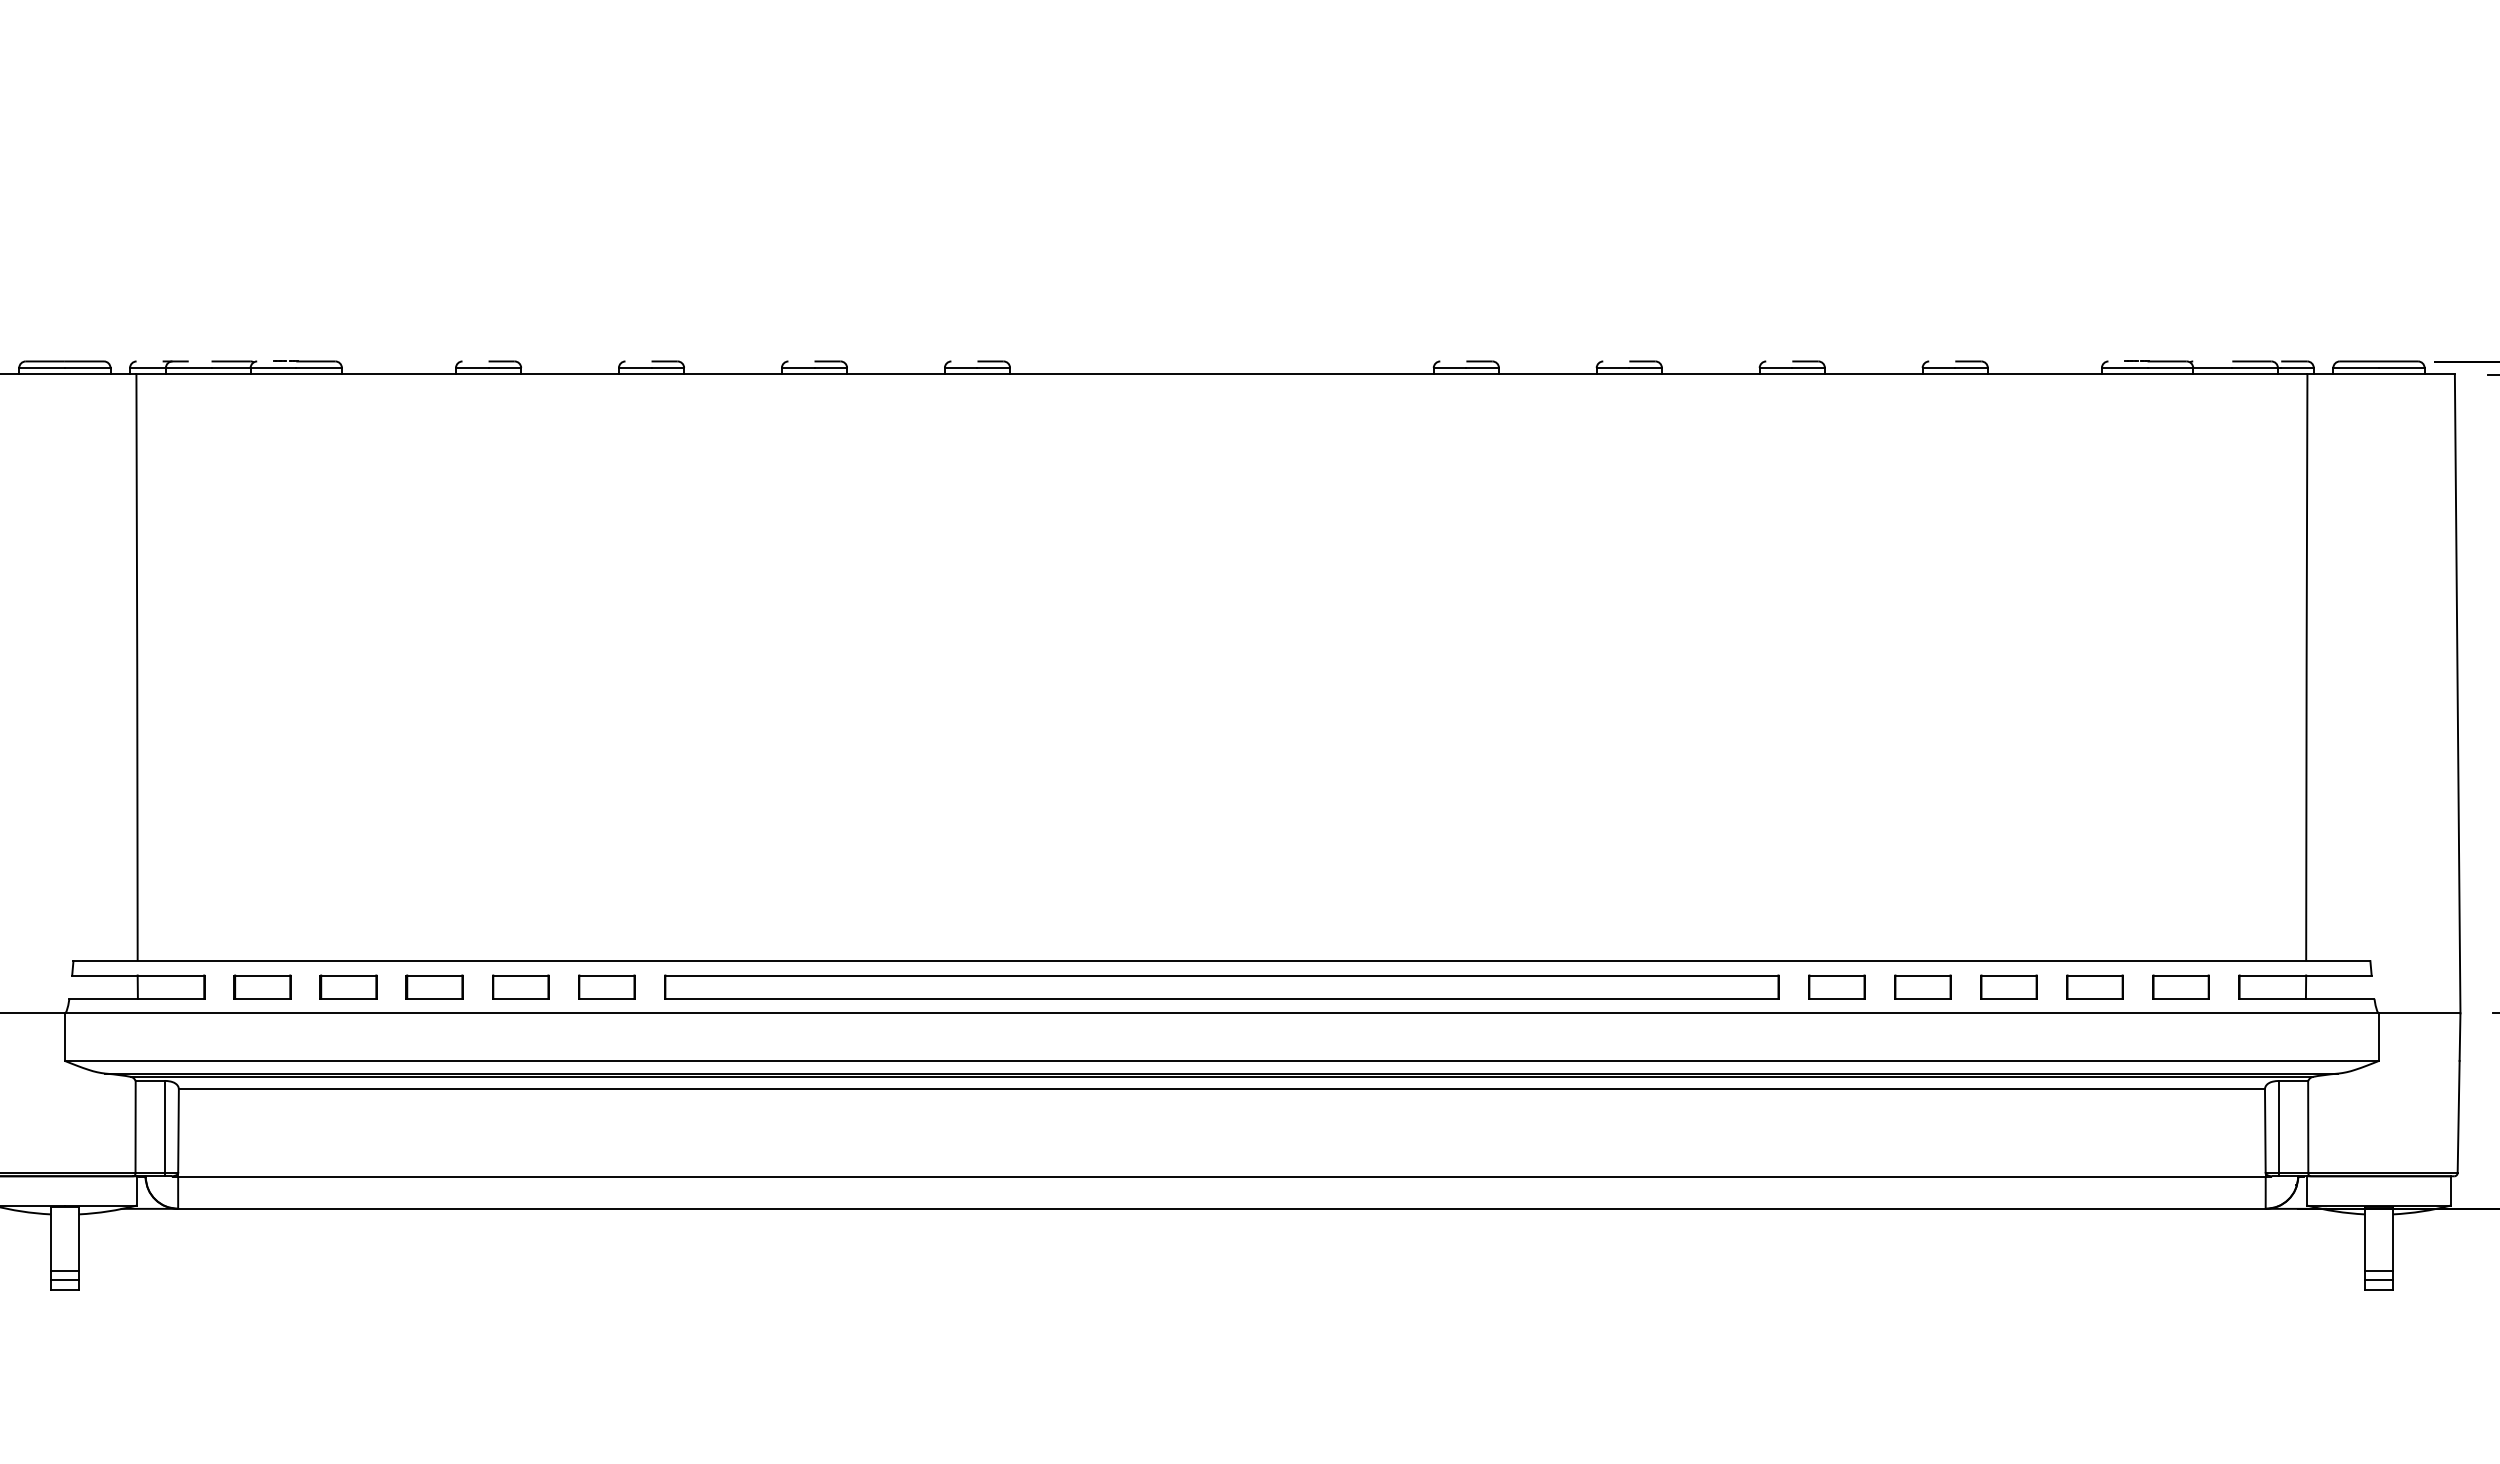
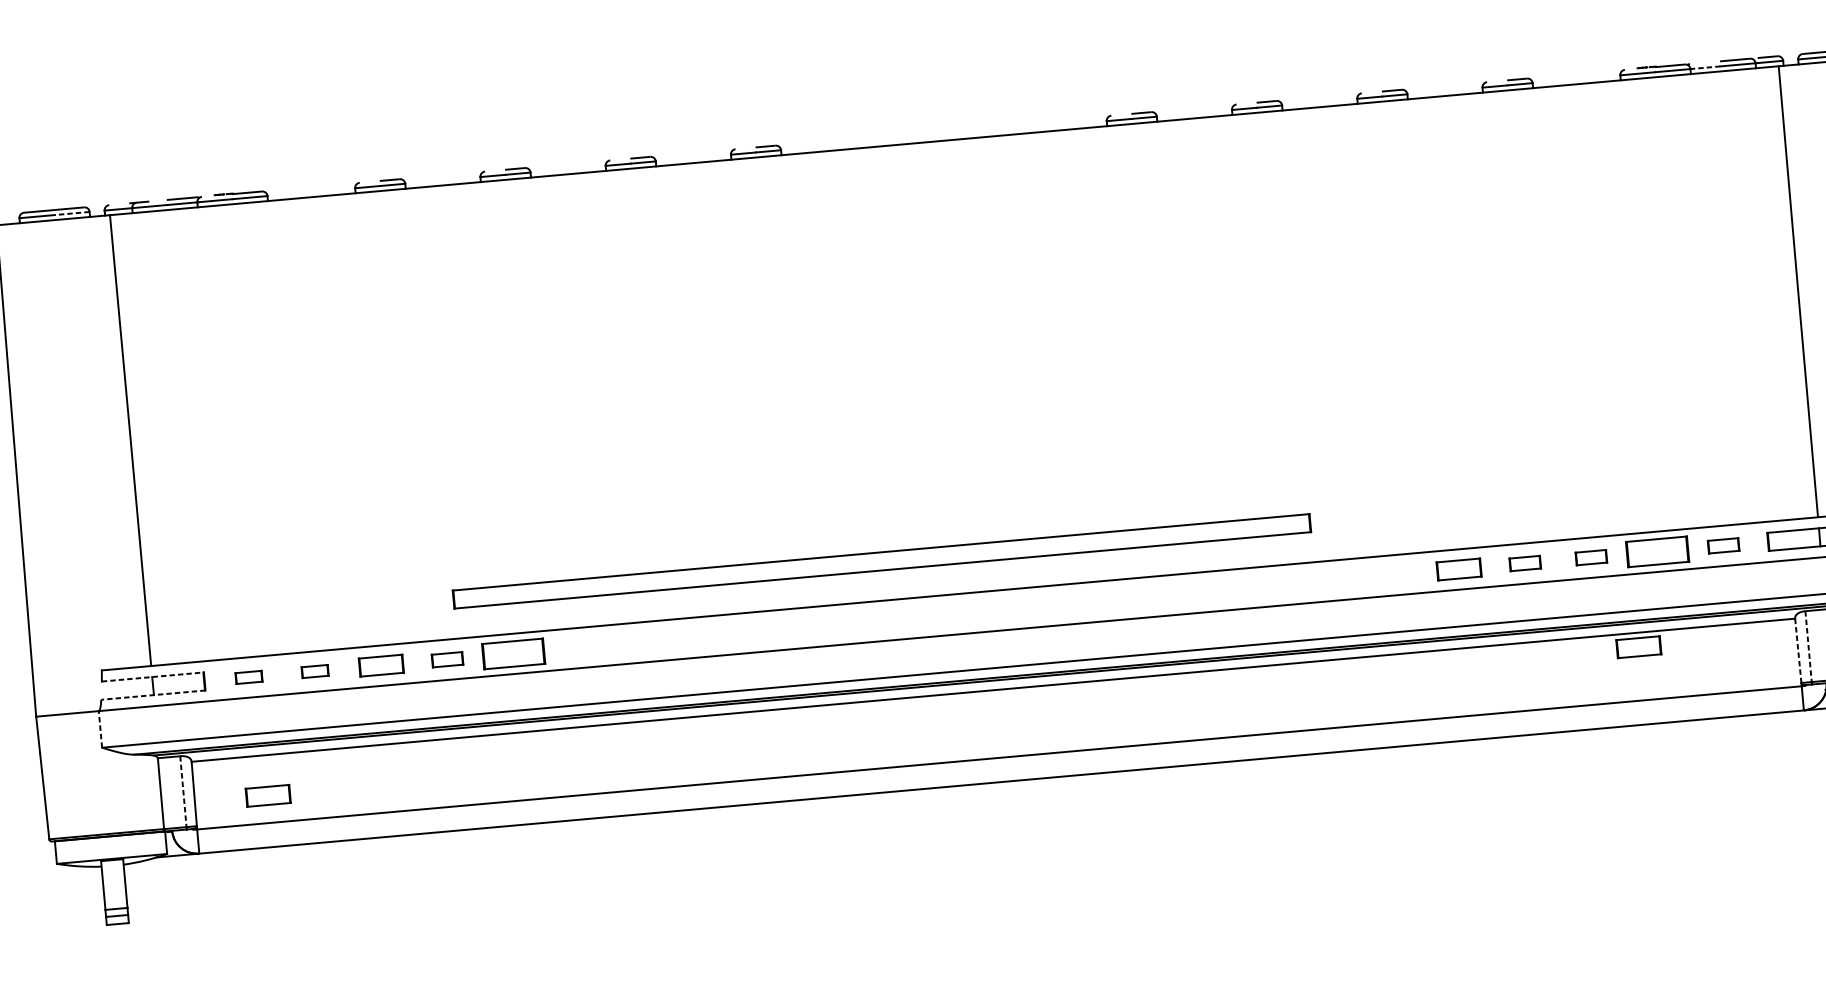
line: (87, 367) -> (71, 213), solid -> dashed
line: (2212, 367) -> (1705, 67), solid -> dashed
line: (139, 975) -> (153, 676), solid -> dashed
part: (262, 986) -> (248, 676), size x0.6
part: (348, 986) -> (314, 671), size x0.6
part: (520, 986) -> (447, 659), size x0.7
part: (606, 986) -> (513, 653), size x1.4
part: (1221, 986) -> (881, 560), moved
part: (1922, 986) -> (1524, 563), size x0.7
part: (2008, 986) -> (1590, 557), size x0.7
part: (2094, 986) -> (1657, 551), size x1.4
part: (2180, 986) -> (1723, 545), size x0.7
line: (137, 998) -> (153, 694), solid -> dashed
line: (64, 1037) -> (100, 729), solid -> dashed
part: (2059, 1107) -> (1638, 646), added
line: (164, 1127) -> (183, 792), solid -> dashed
line: (2279, 1127) -> (1808, 646), solid -> dashed
line: (2265, 1131) -> (1798, 651), solid -> dashed
part: (273, 1141) -> (267, 795), added

